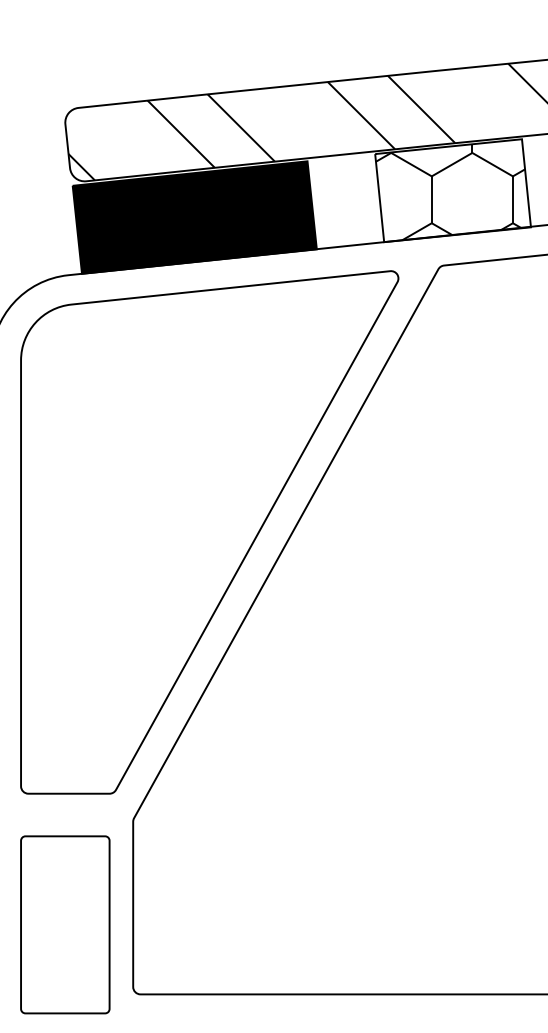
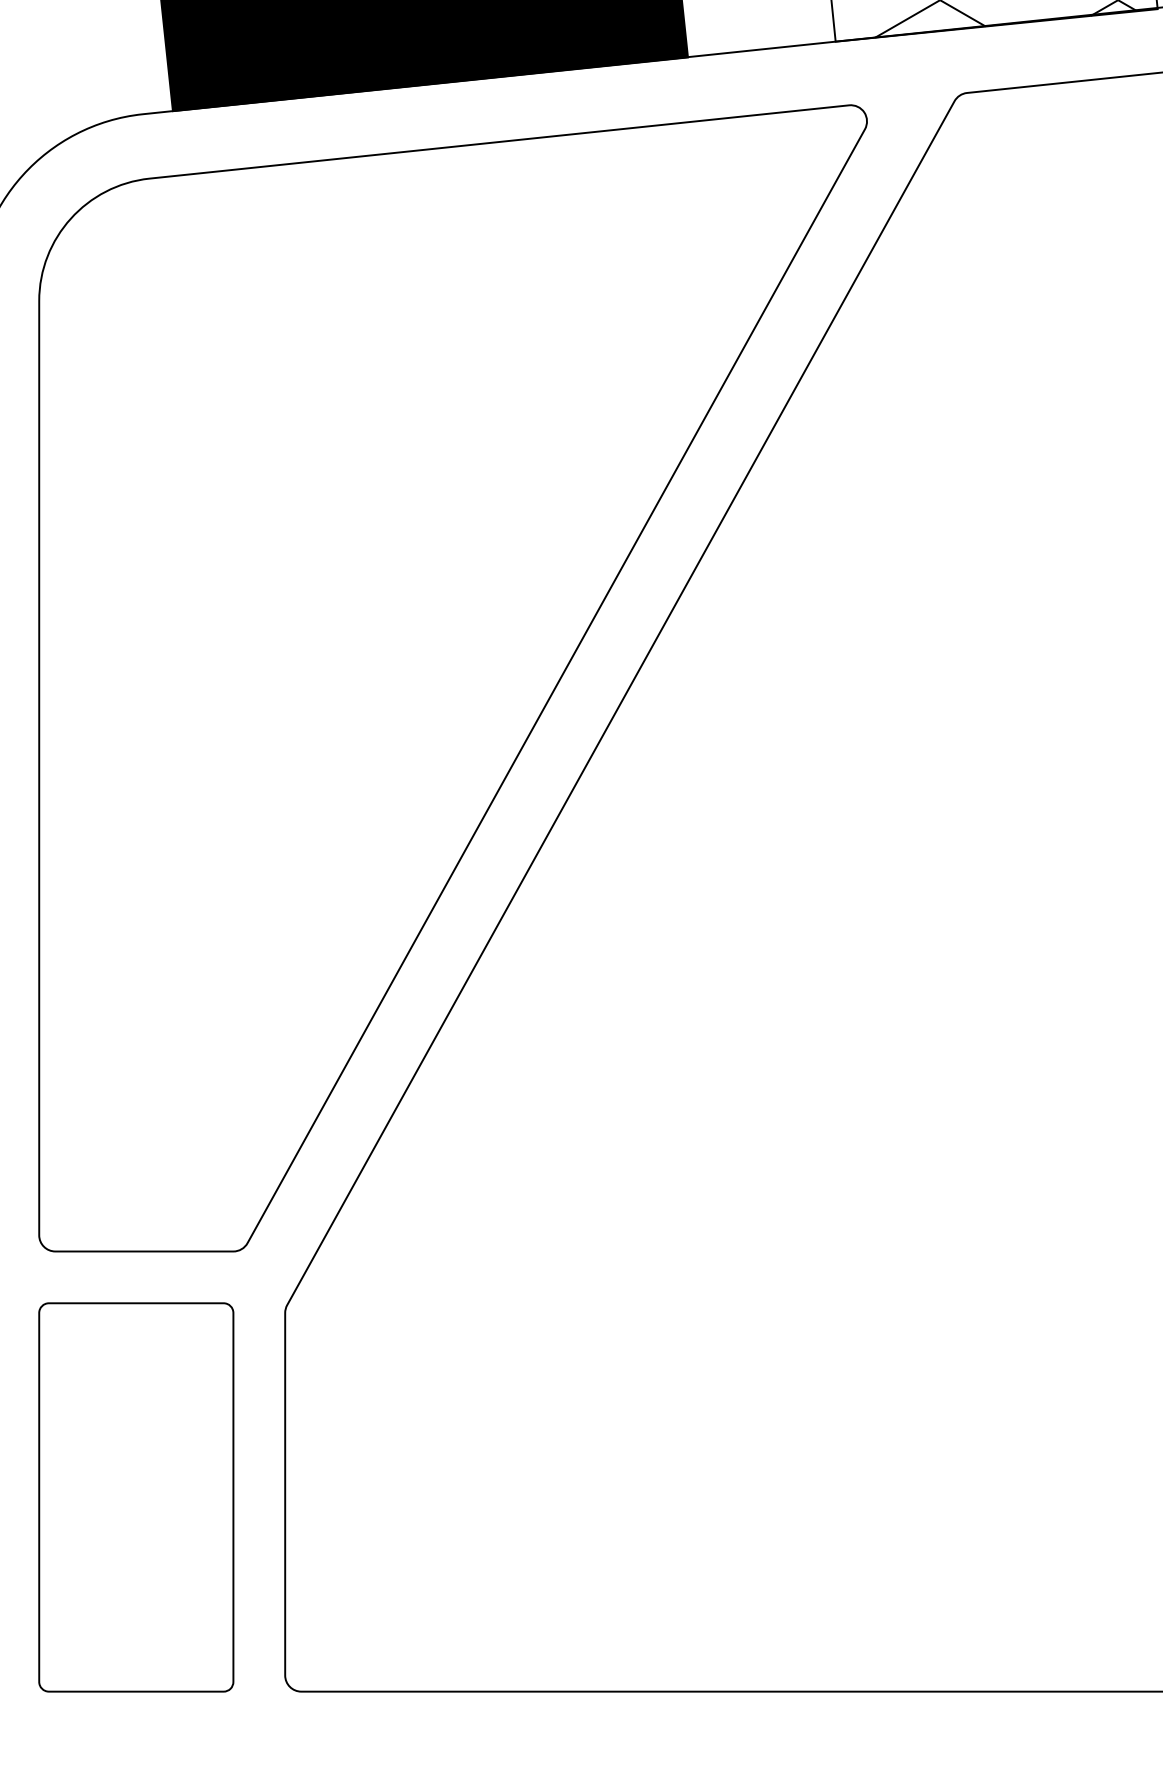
part: (65, 924) -> (136, 1496), moved

